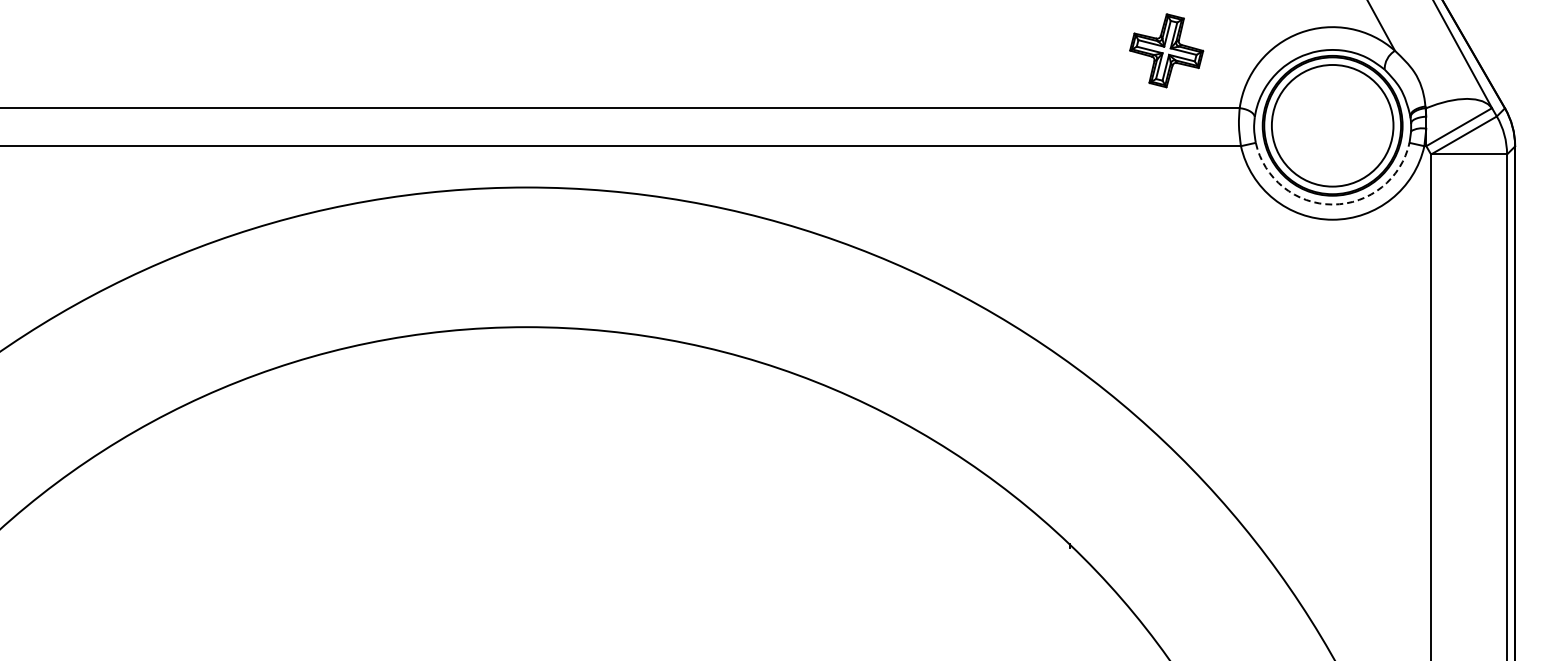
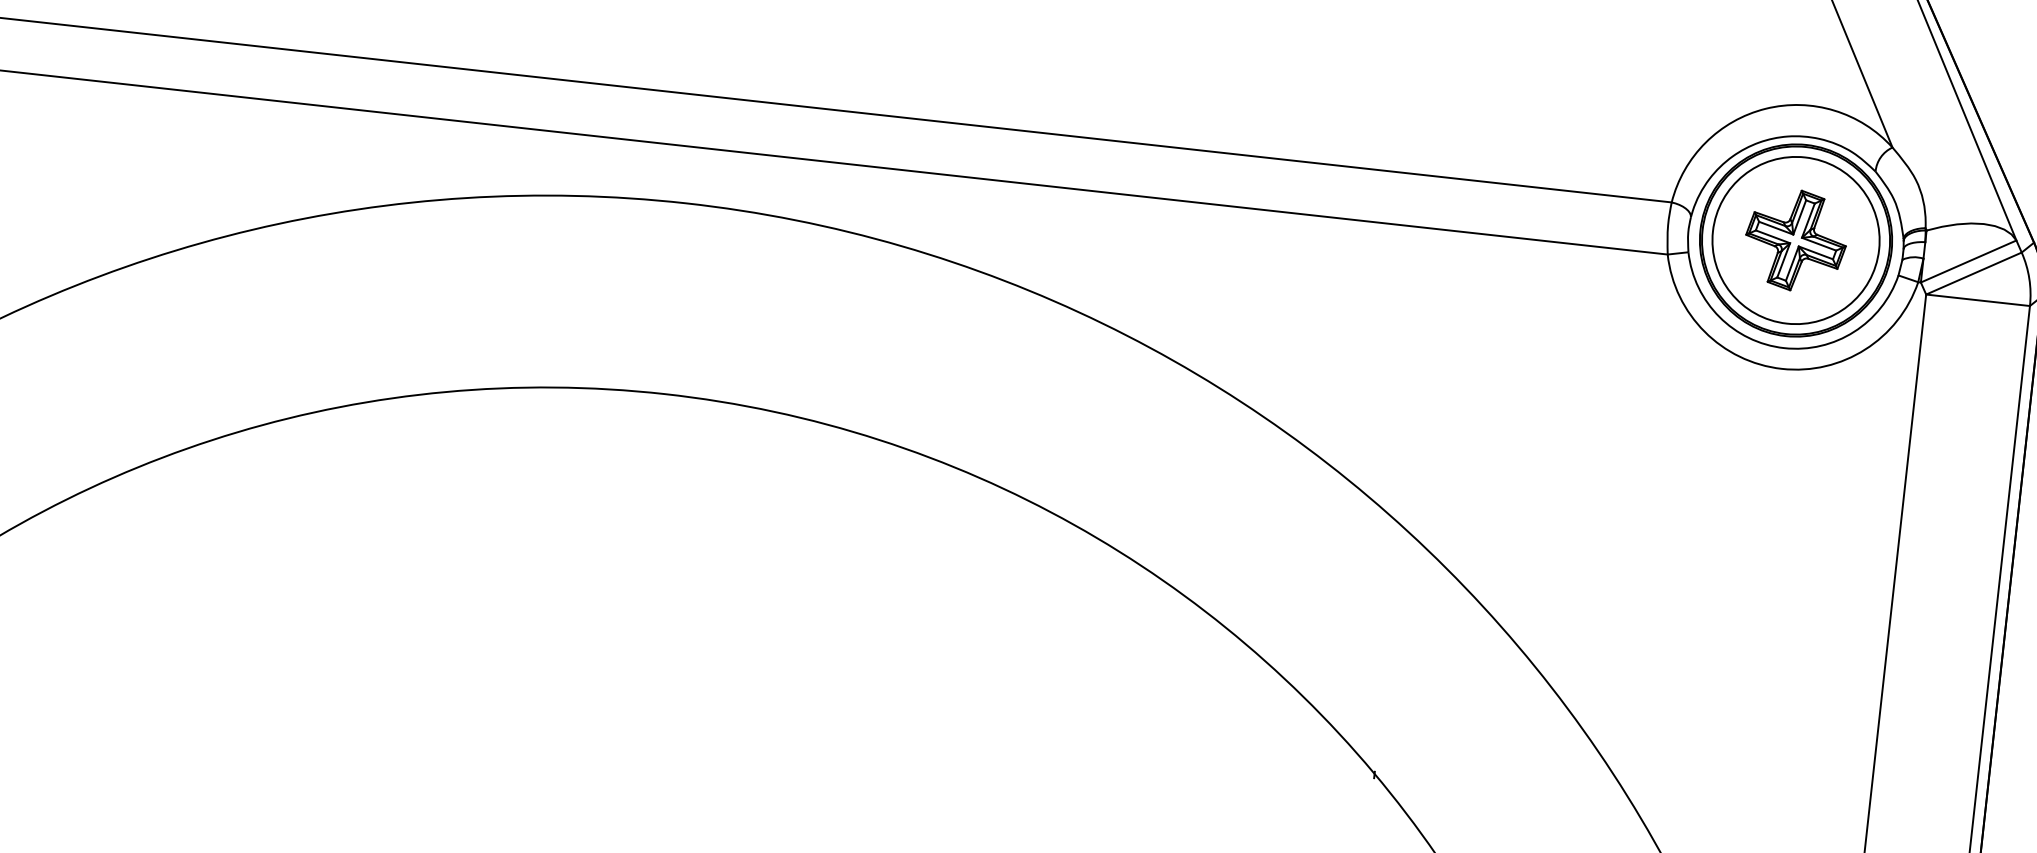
part: (1166, 50) -> (1795, 240), moved
arc: (1332, 204) -> (1783, 348), dashed -> solid

